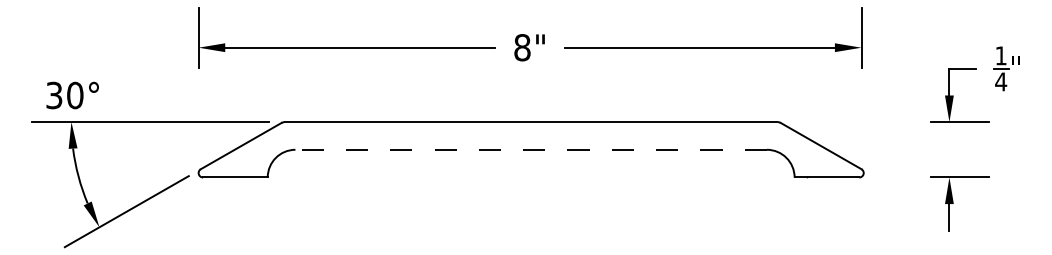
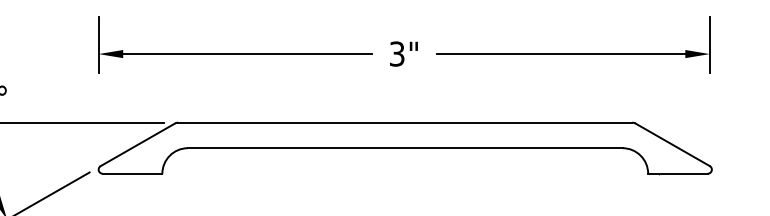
text: (522, 47) -> (397, 53), 8" -> 3"
line: (531, 149) -> (405, 147), dashed -> solid

